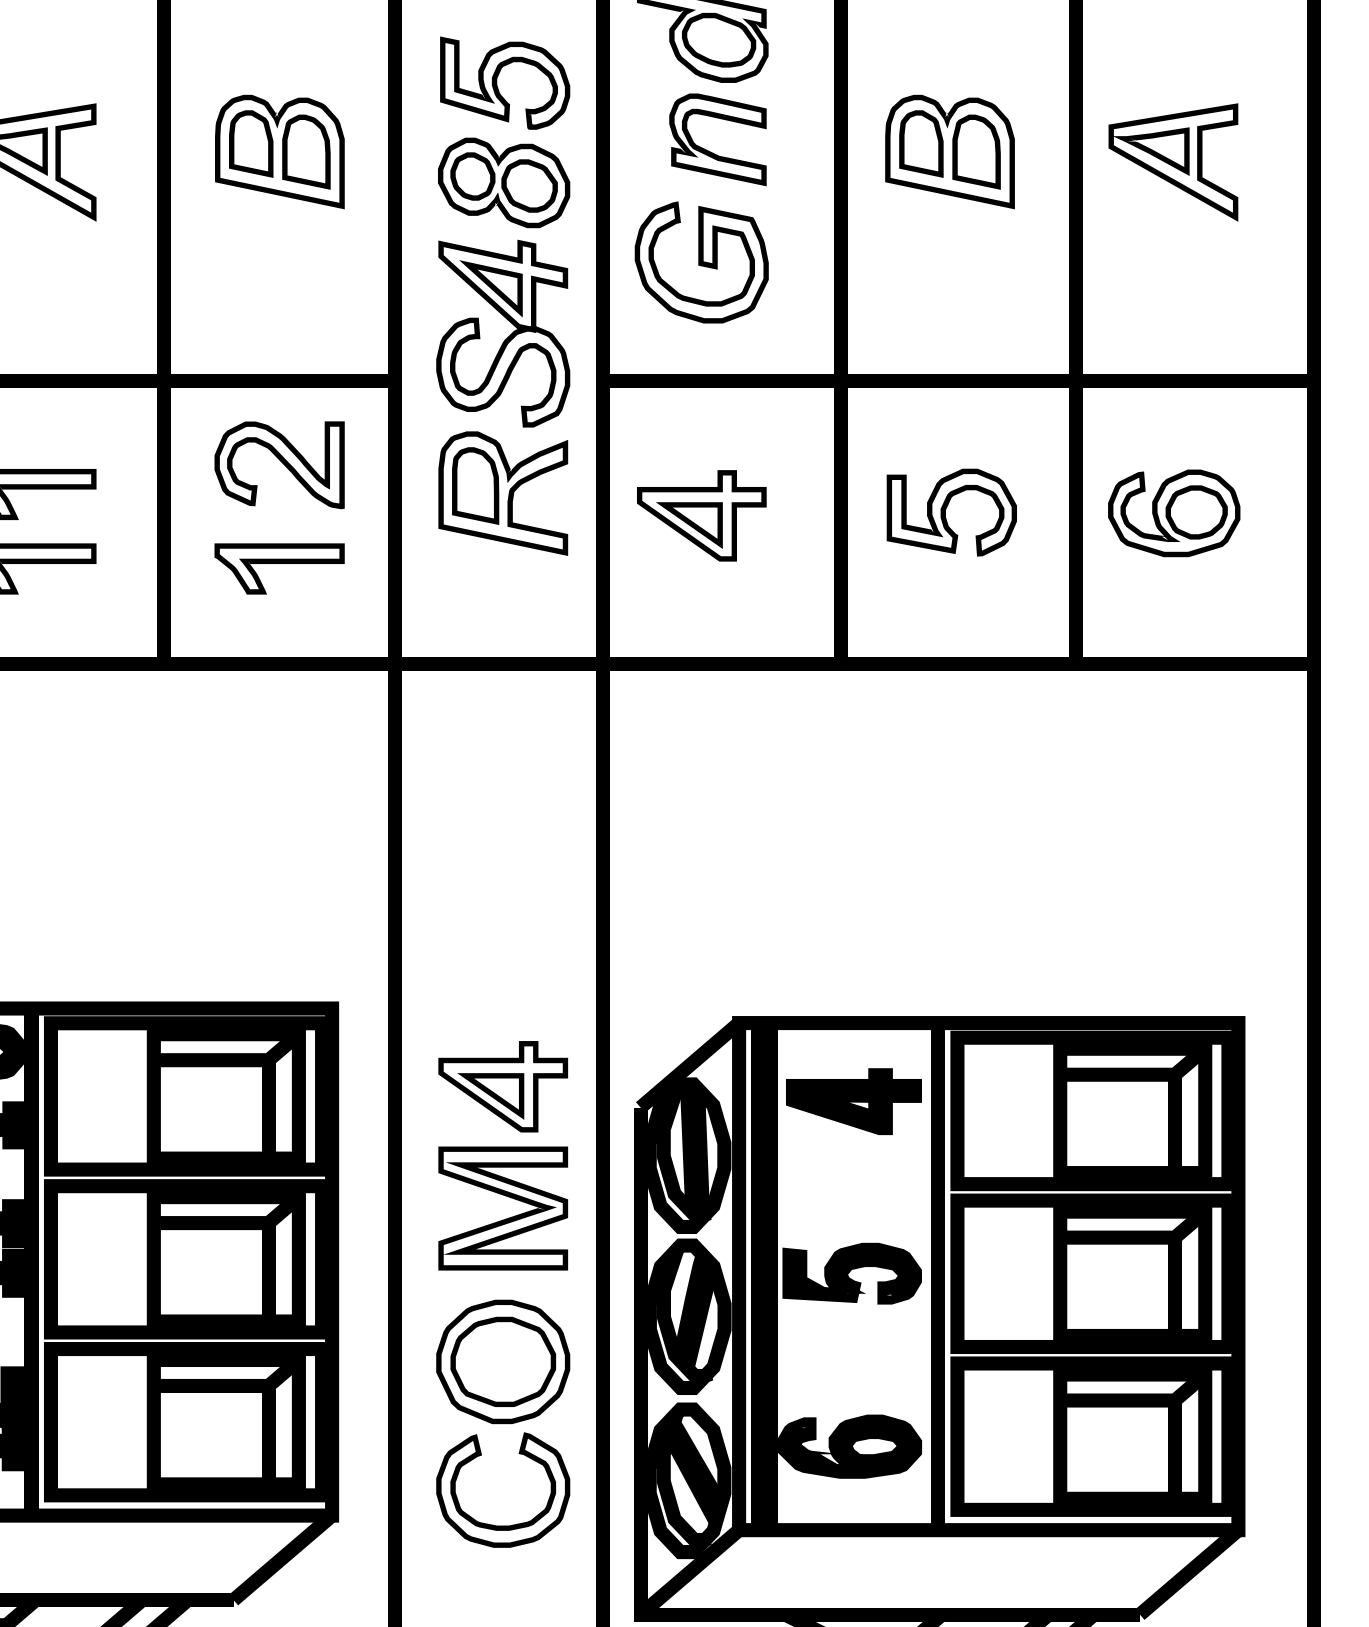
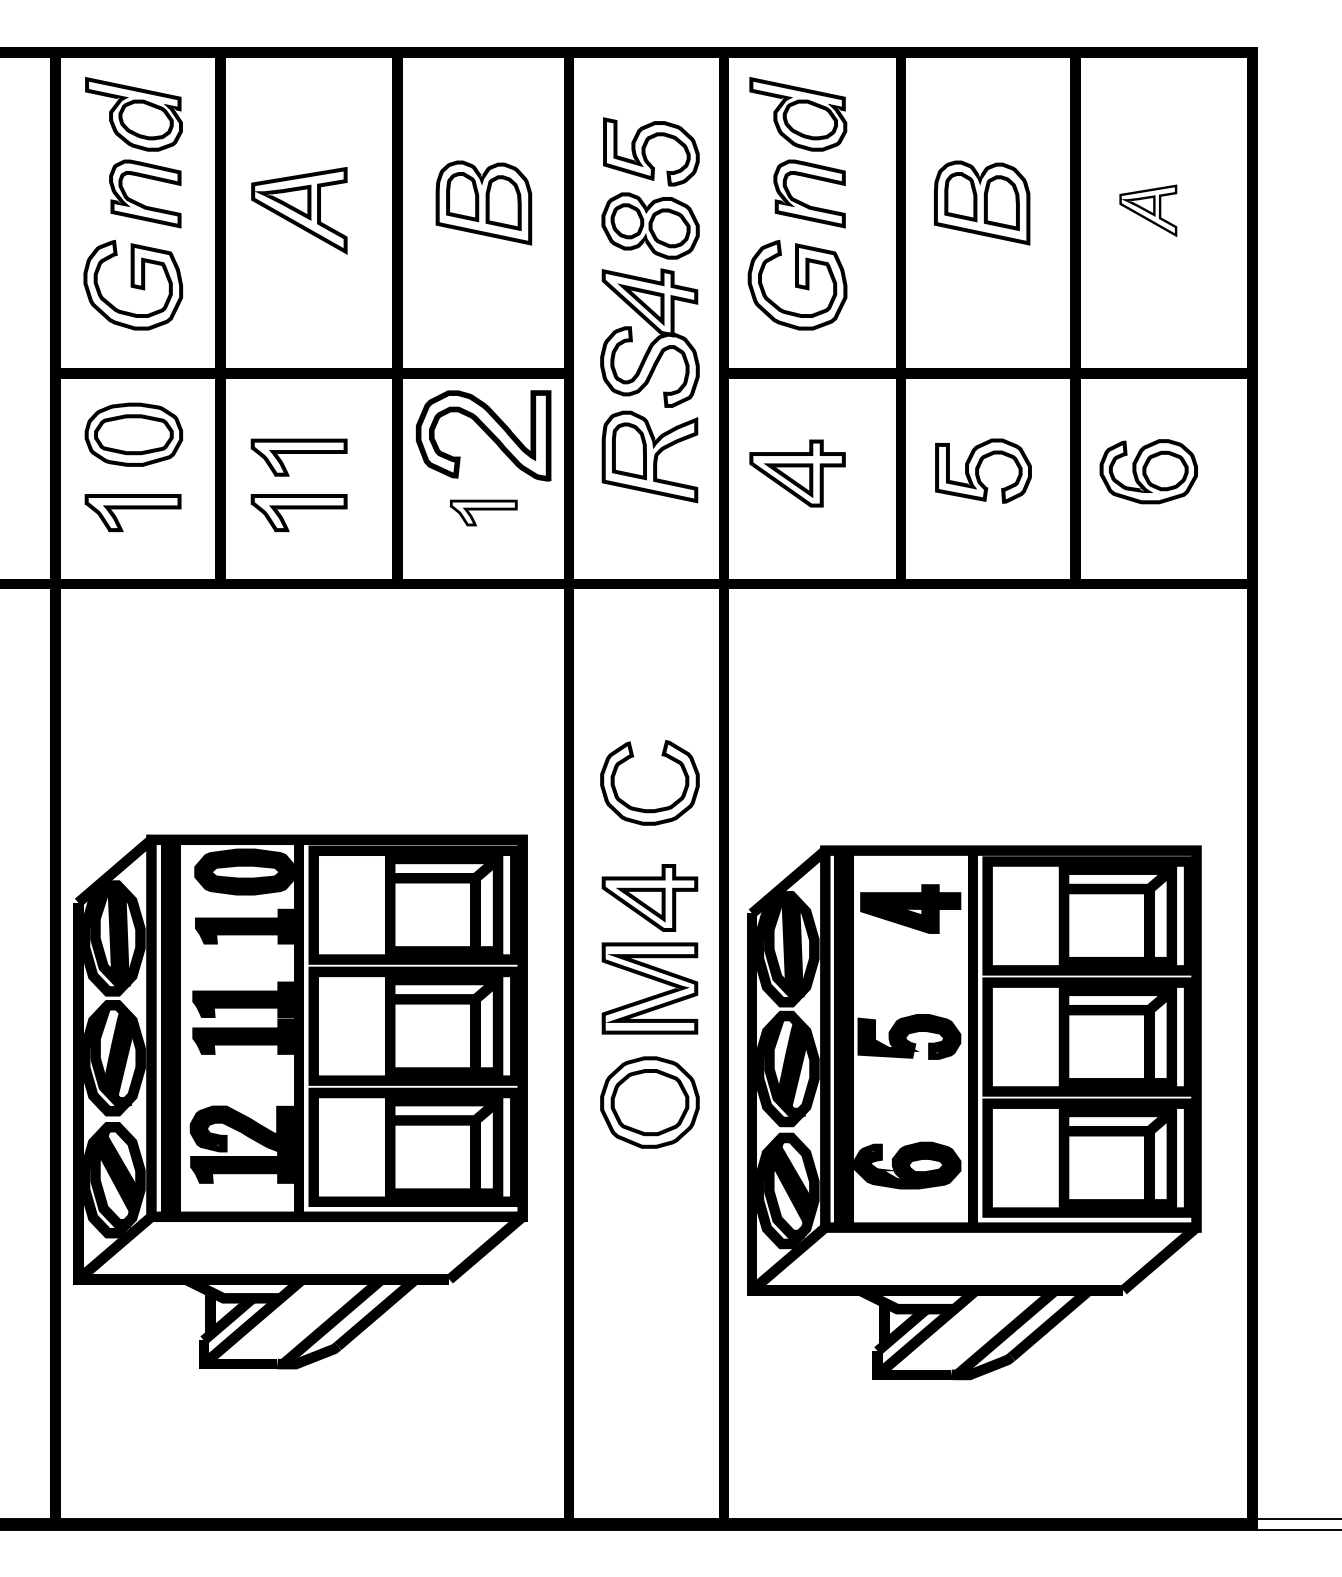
part: (1173, 162) -> (1148, 210), size x0.6
part: (279, 464) -> (483, 435), size x1.4
part: (279, 568) -> (483, 512), size x0.7
part: (494, 1524) -> (643, 808), moved

